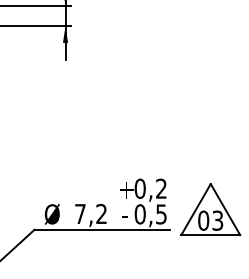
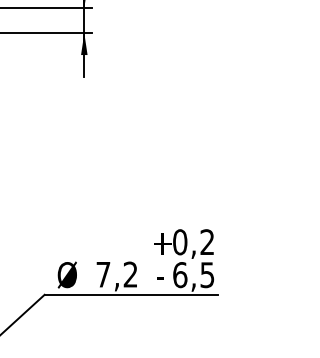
part: (210, 209) -> (270, 268), removed
text: (140, 213) -> (180, 274), 0,5 -> 6,5

